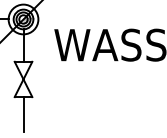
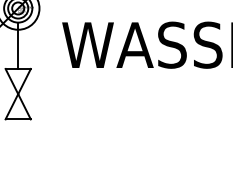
line: (23, 114) -> (18, 144), removed

